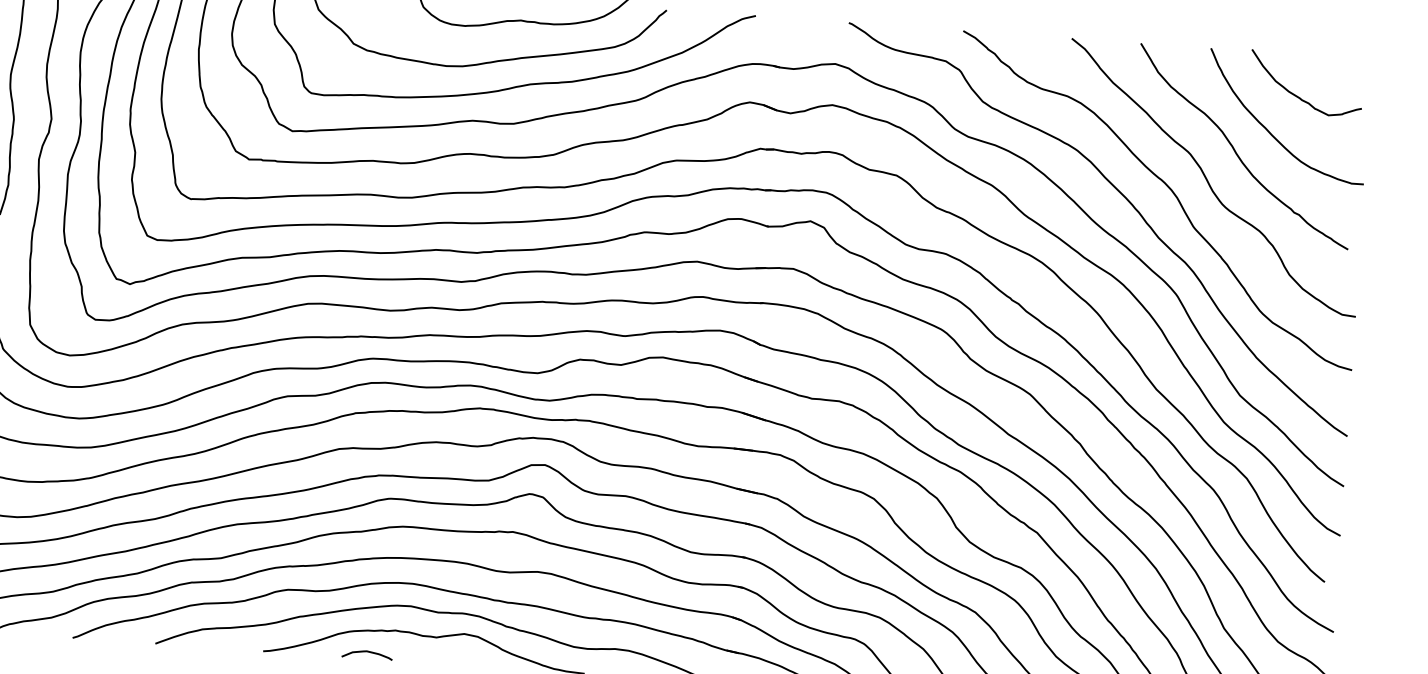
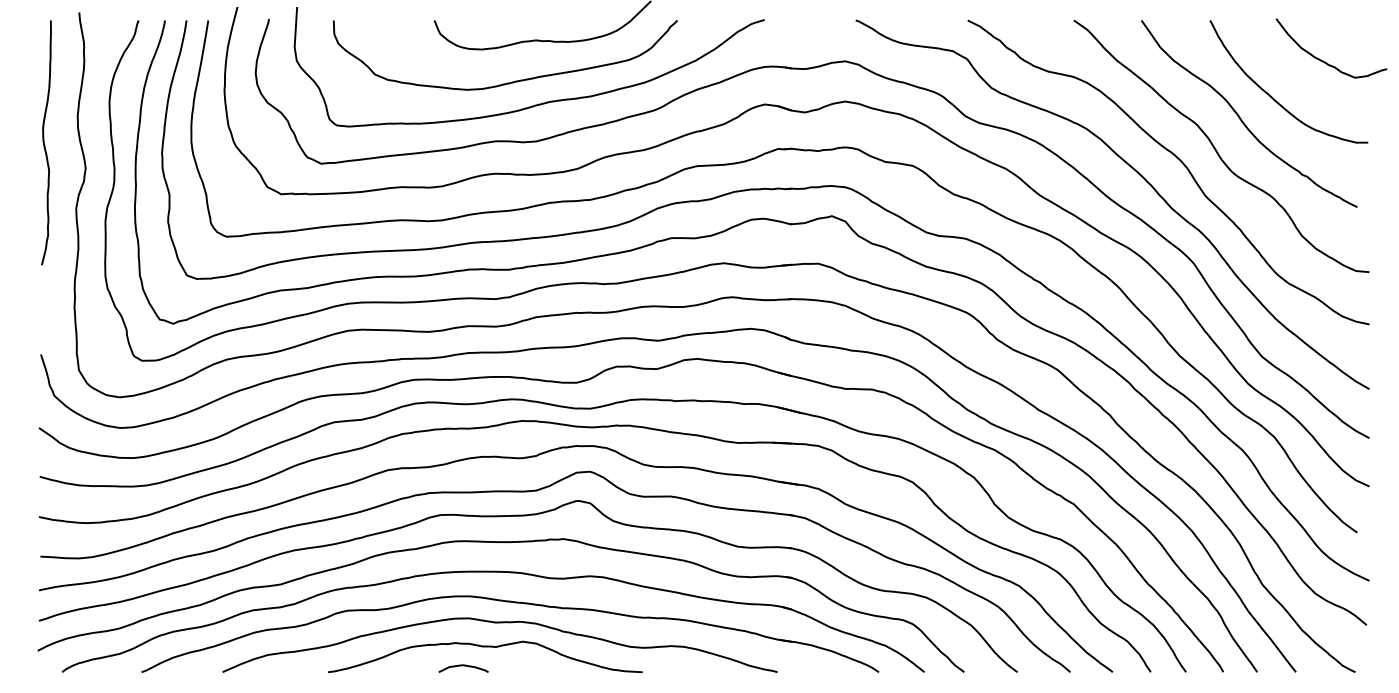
curve: (1299, 96) -> (1325, 61), moved
curve: (367, 652) -> (463, 666), moved

